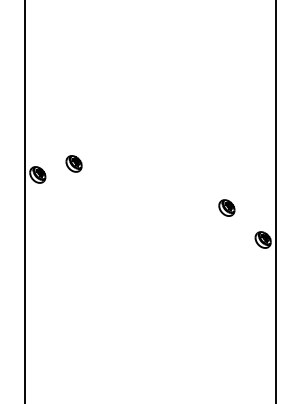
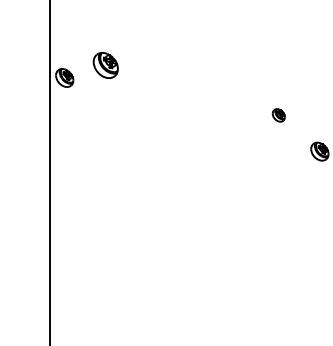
part: (73, 163) -> (105, 65), size x1.4
part: (226, 207) -> (278, 114), size x0.7

